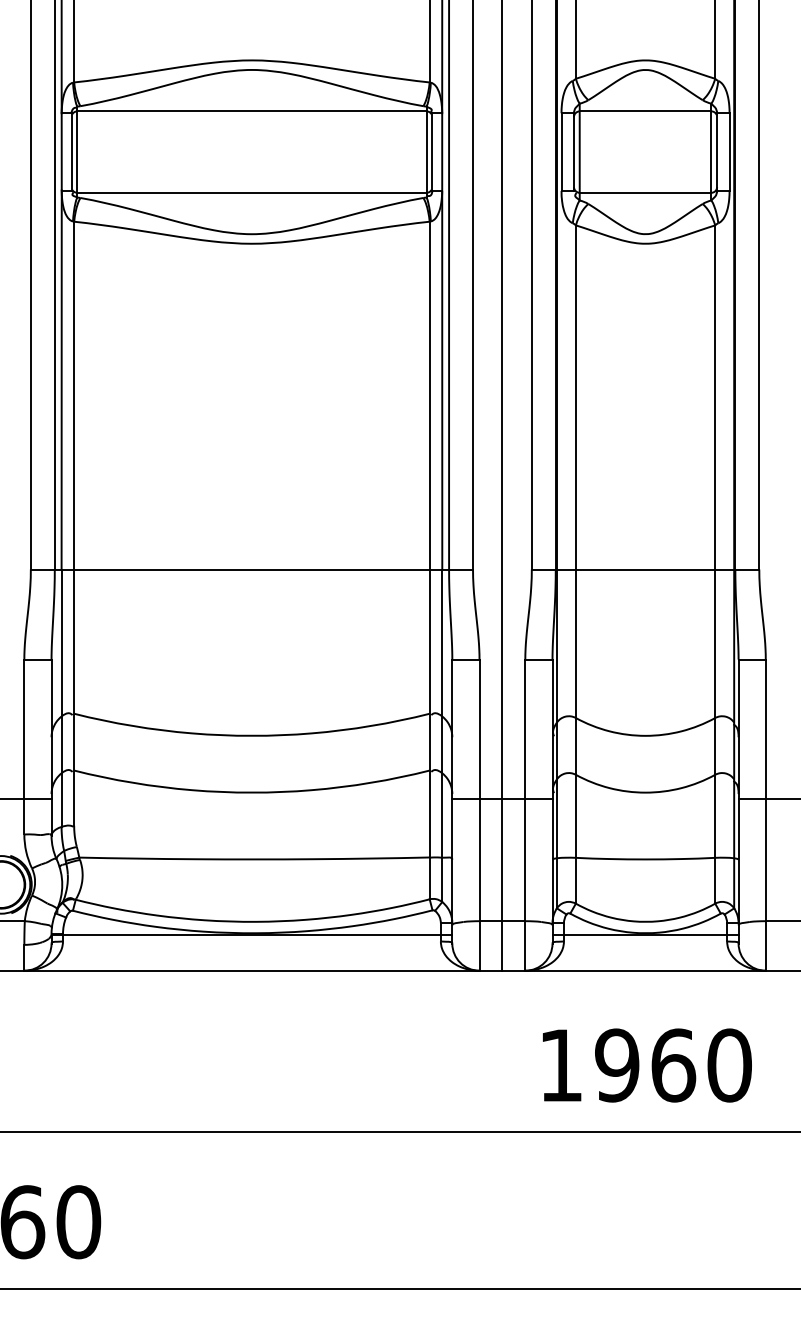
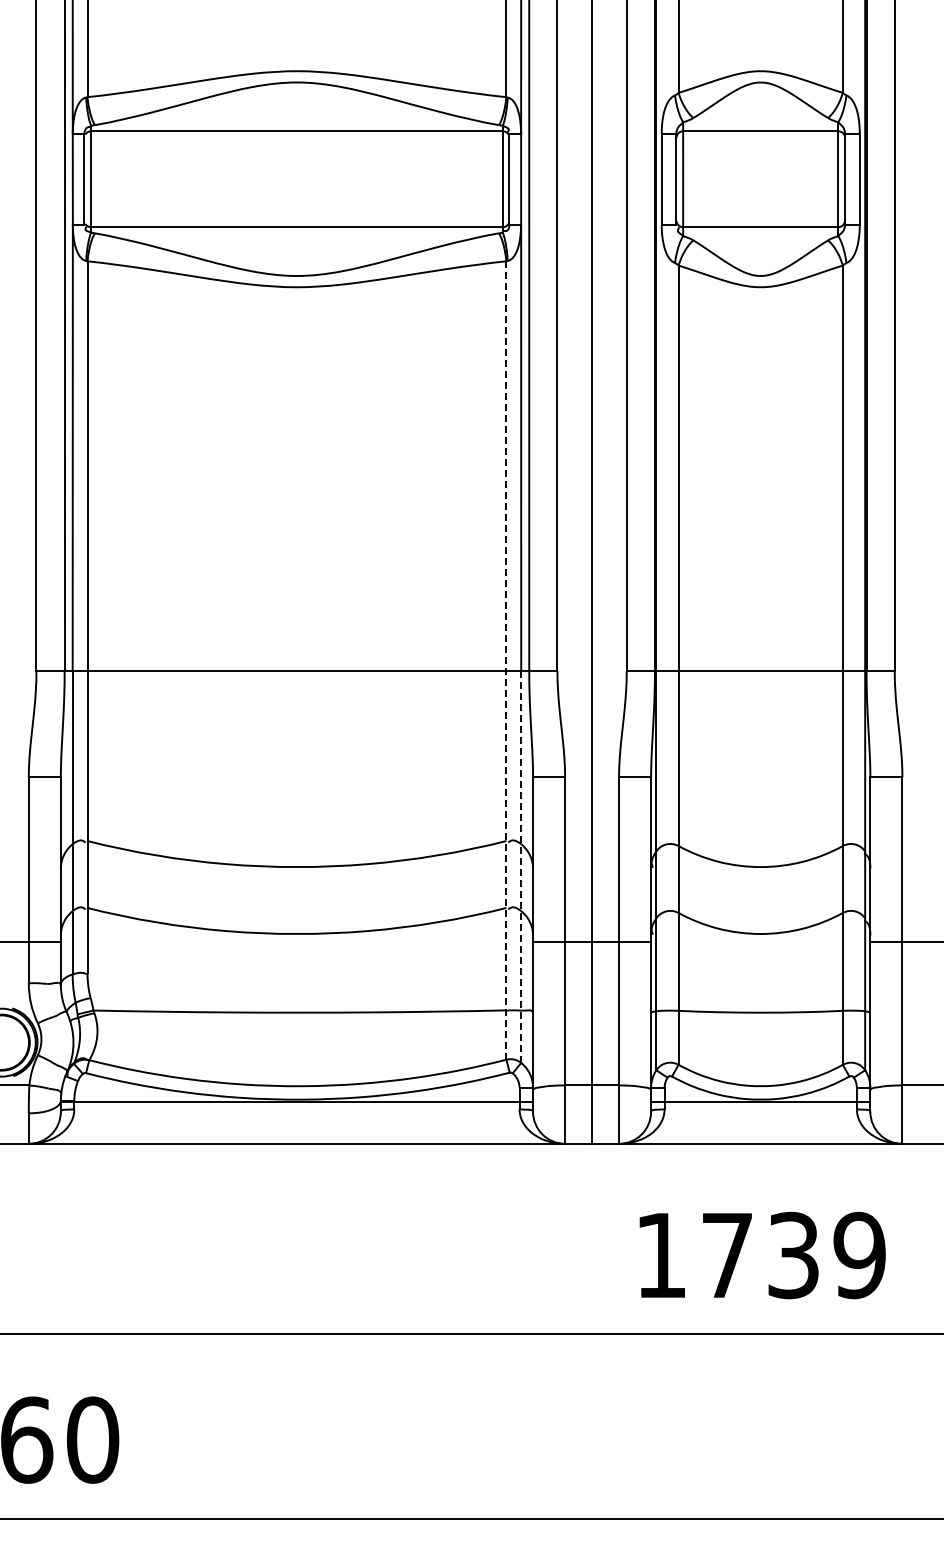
line: (429, 560) -> (506, 660), solid -> dashed
line: (442, 736) -> (521, 867), solid -> dashed
text: (673, 1065) -> (793, 1255), 1960 -> 1739

